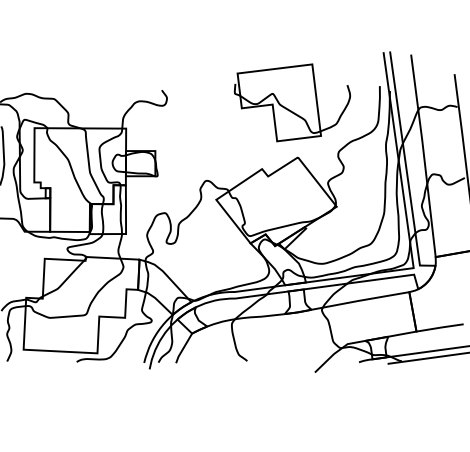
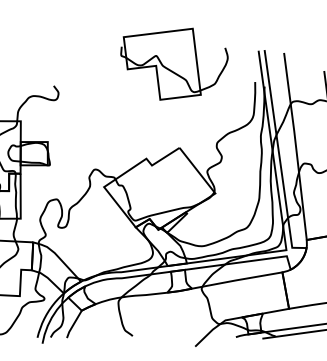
part: (291, 102) -> (173, 63), moved

